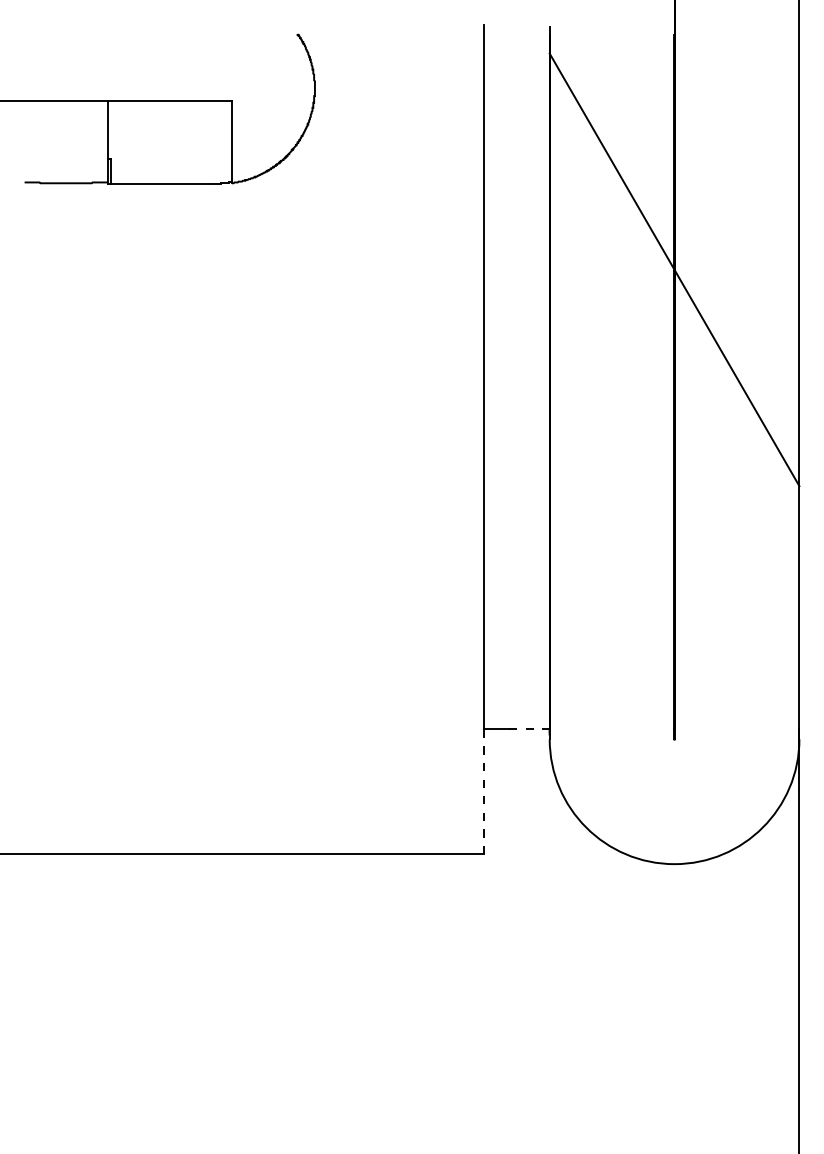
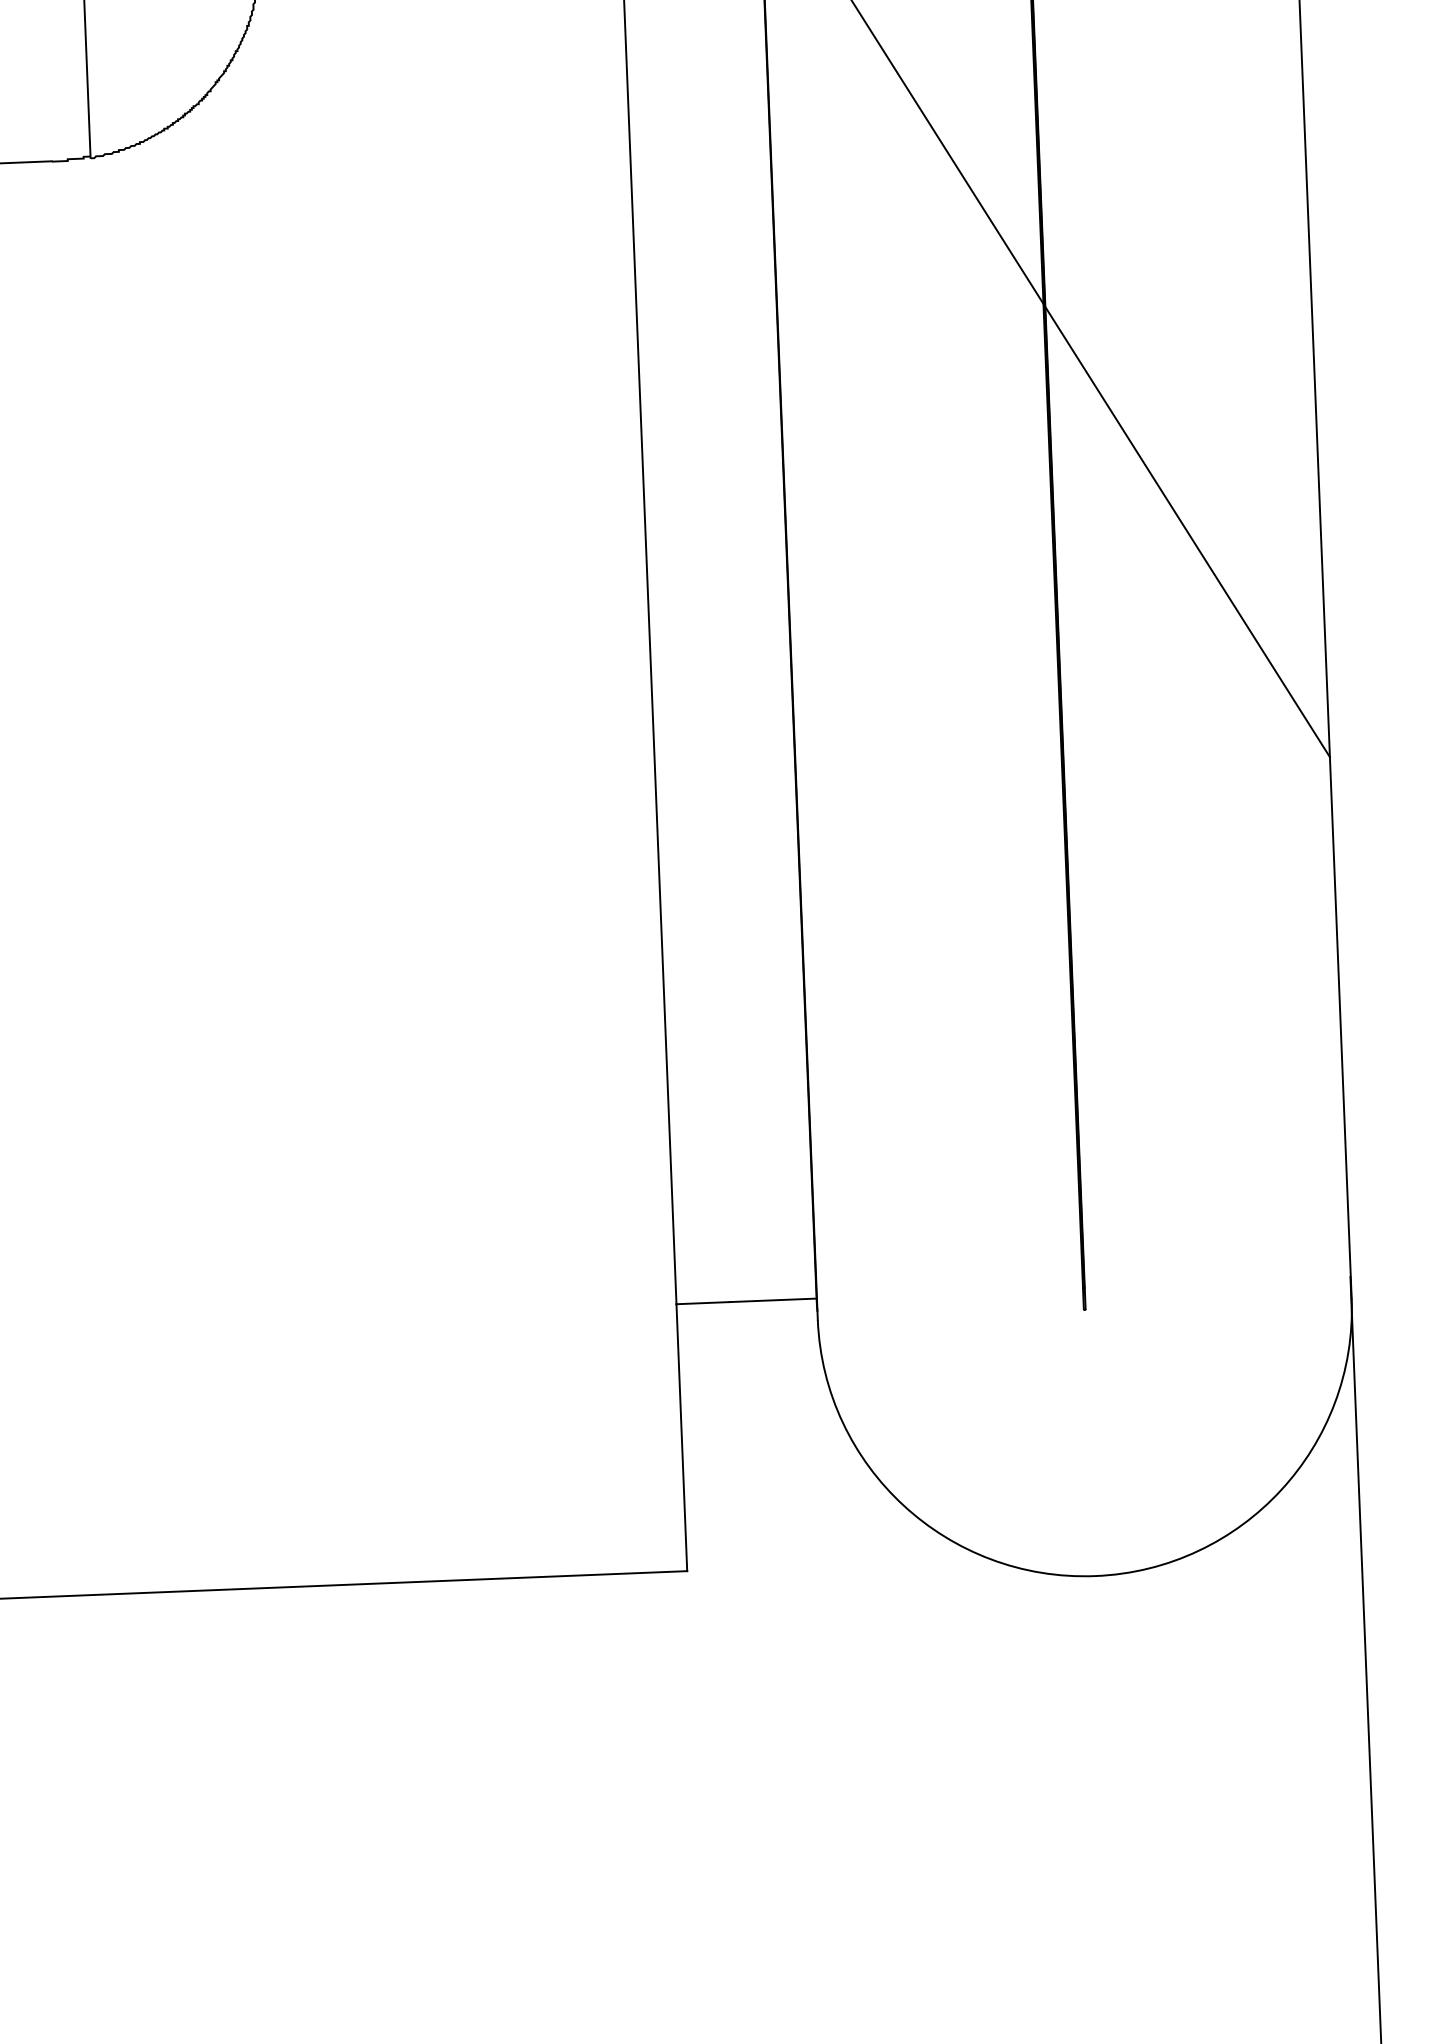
line: (529, 729) -> (773, 1300), dashed -> solid
line: (484, 791) -> (682, 1437), dashed -> solid

